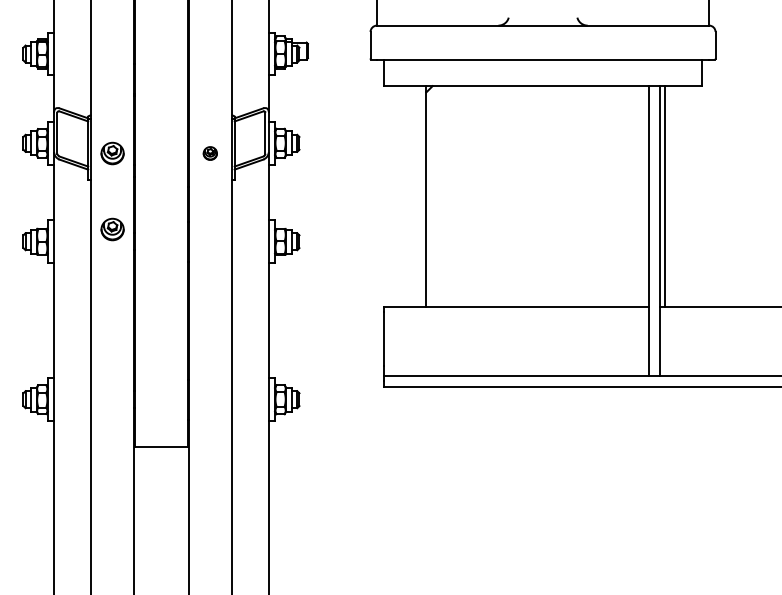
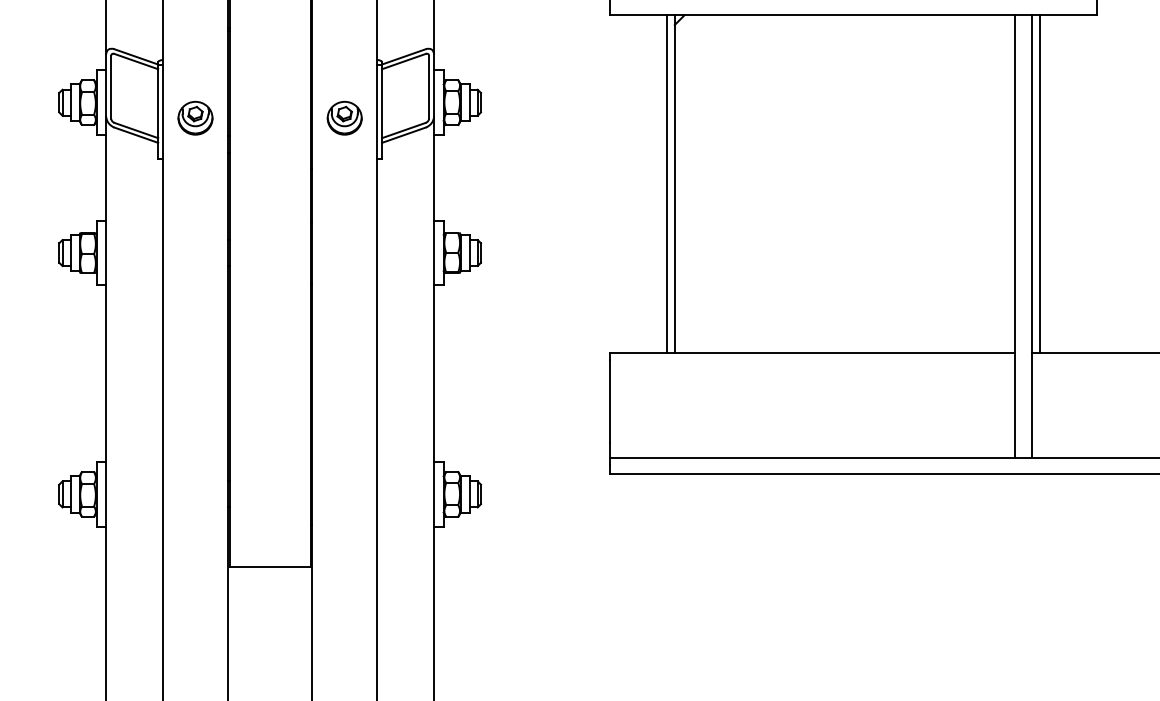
part: (210, 153) -> (345, 118), size x1.67
line: (420, 196) -> (665, 183), added
part: (112, 229) -> (195, 234), removed

